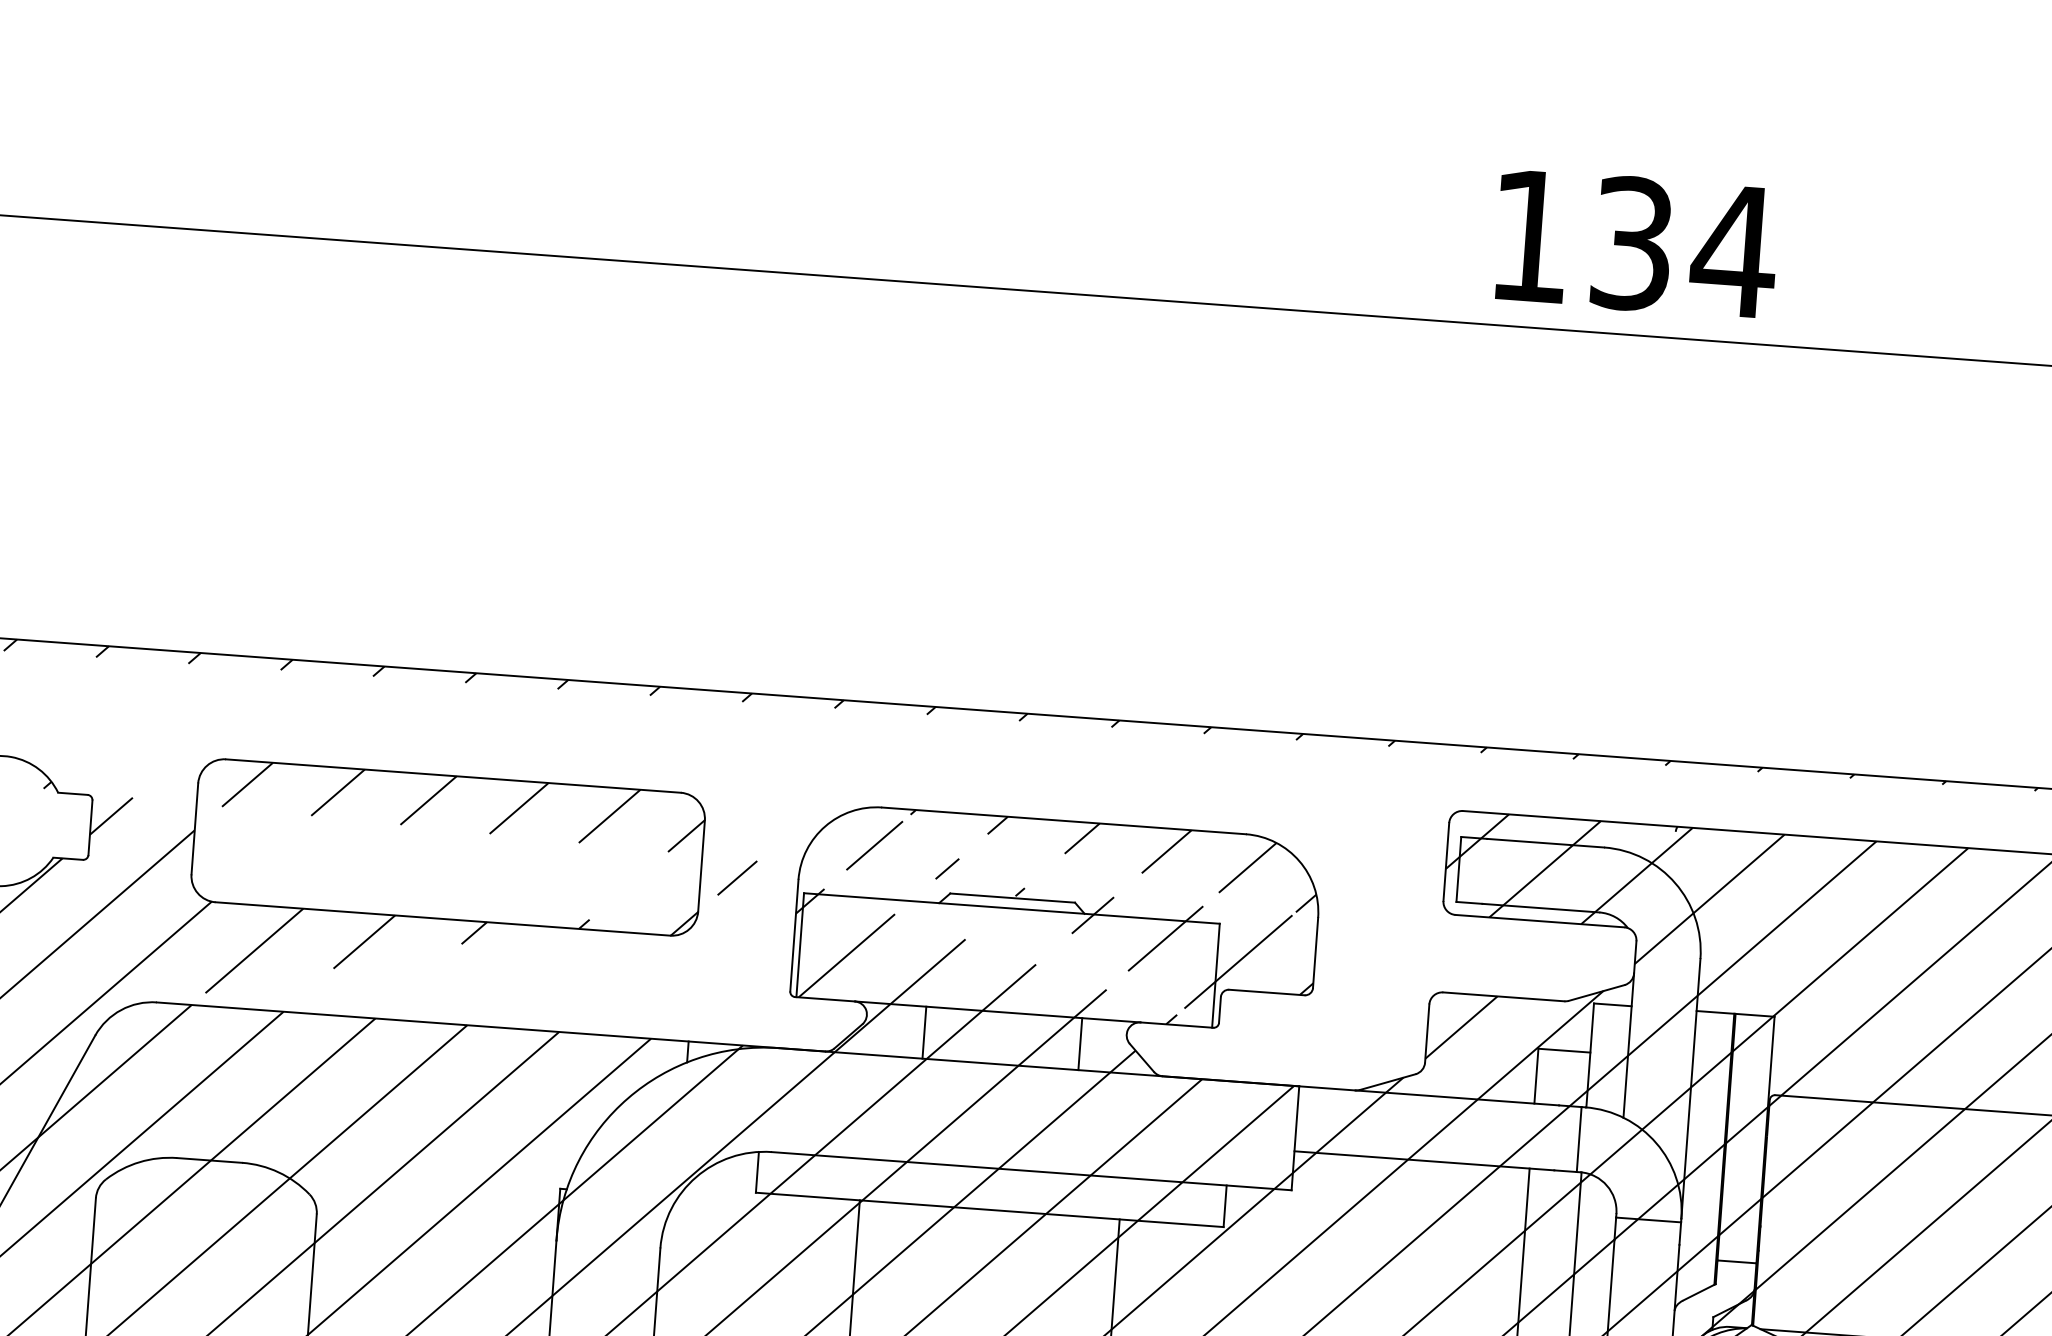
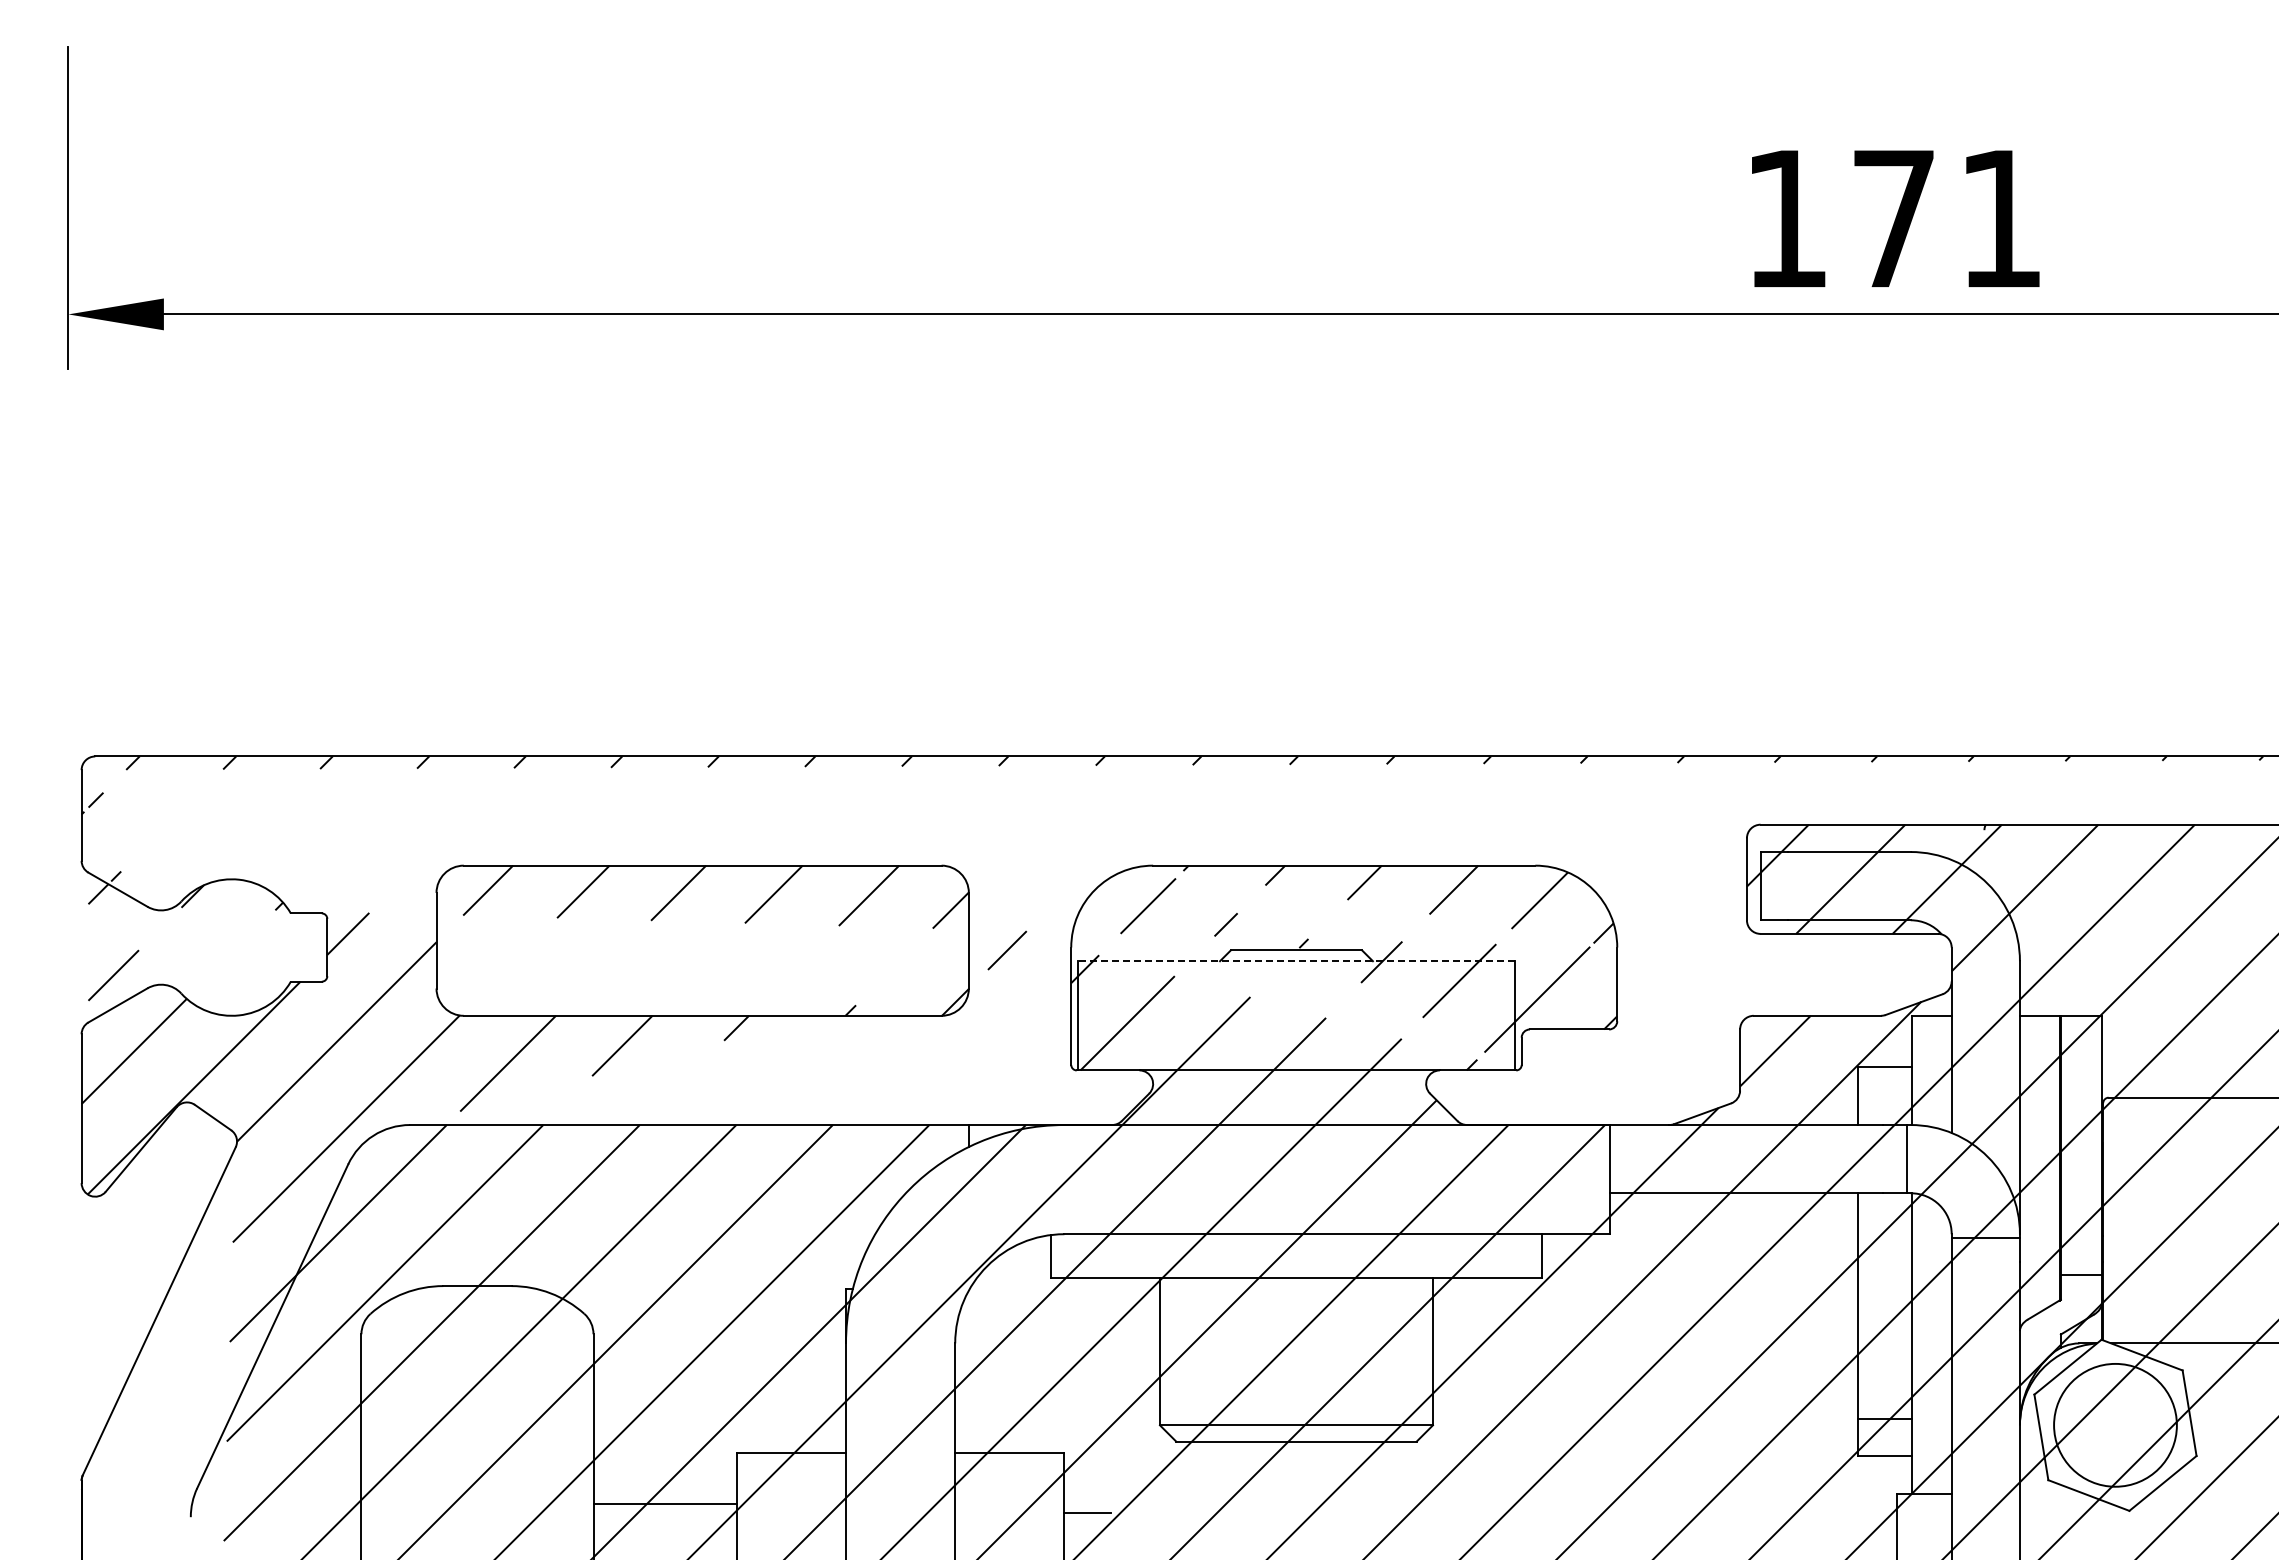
text: (1685, 247) -> (1949, 218), 134 -> 171
line: (1010, 908) -> (1295, 961), solid -> dashed
line: (924, 1032) -> (1214, 1097), removed
line: (1080, 1043) -> (1378, 1097), removed

